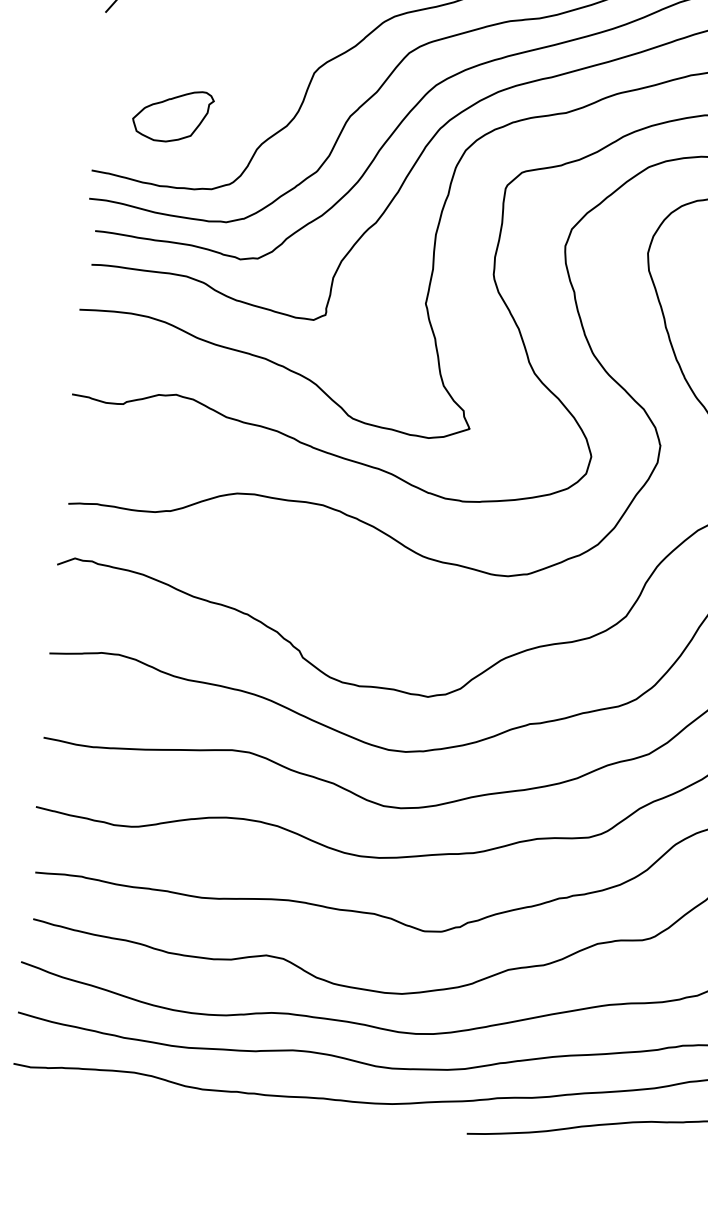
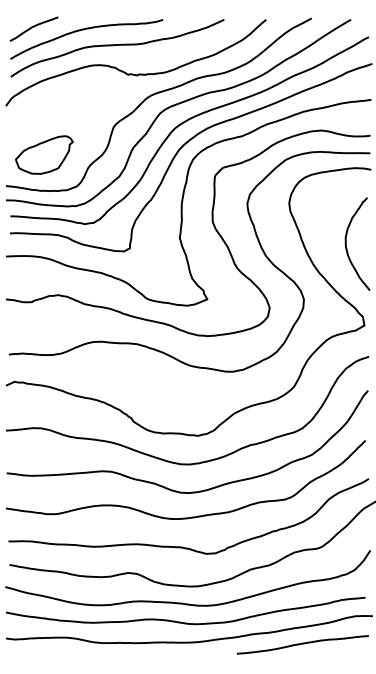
part: (173, 114) -> (44, 154), size x1.43

